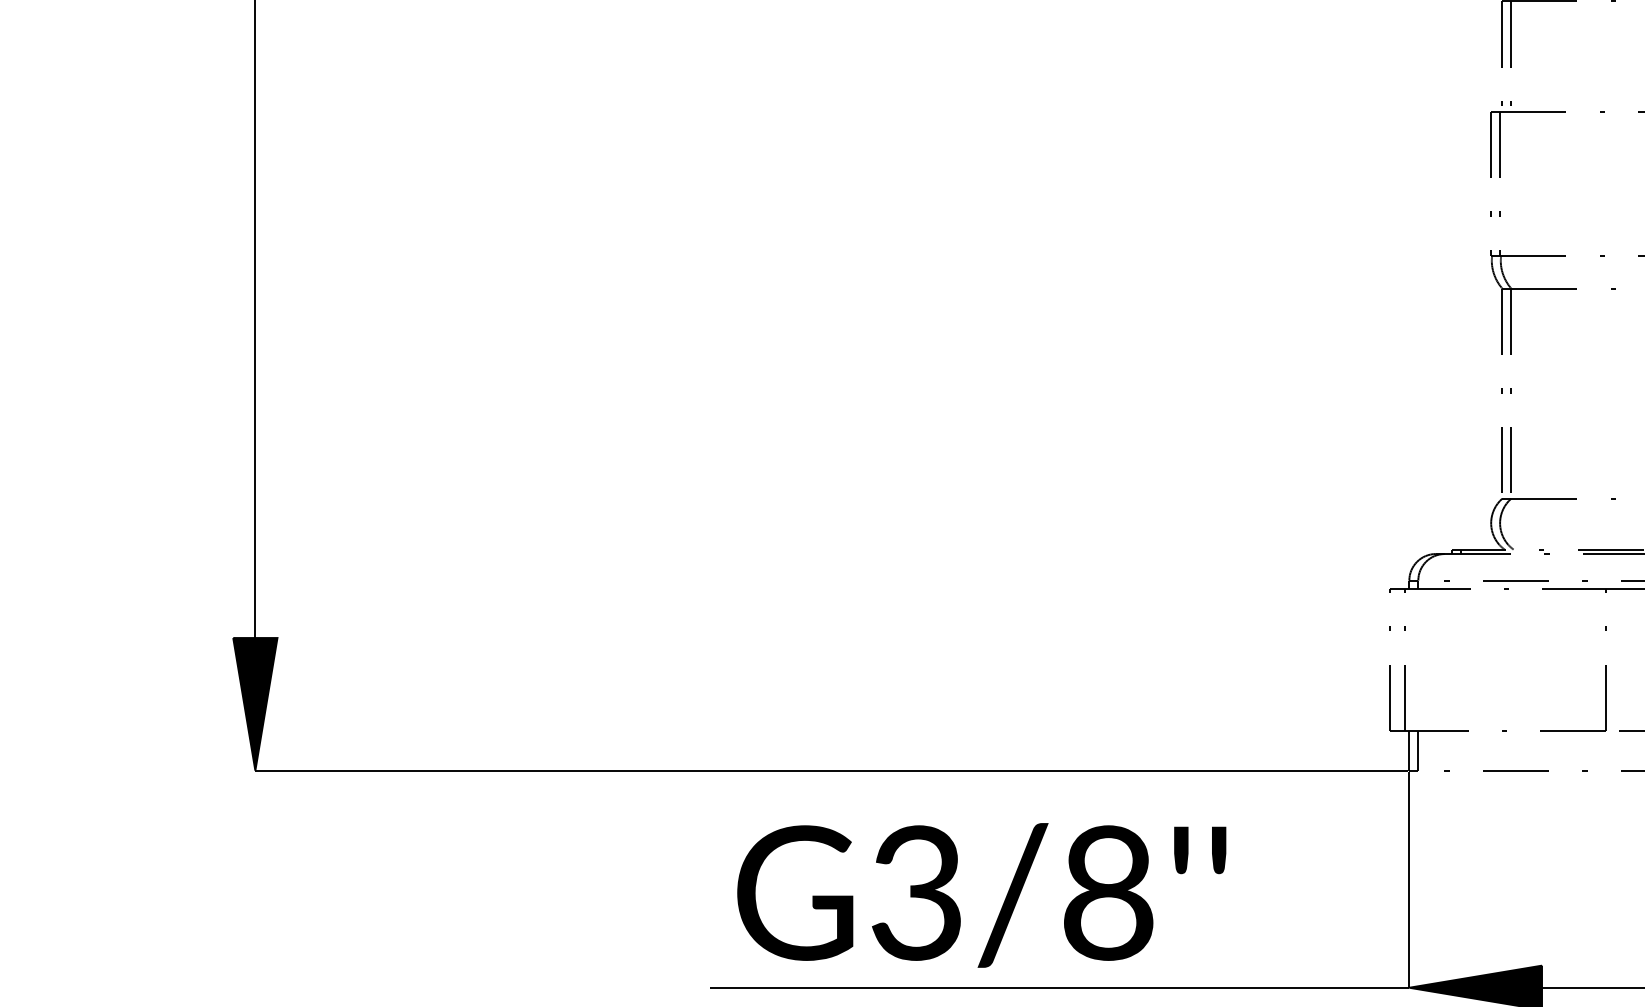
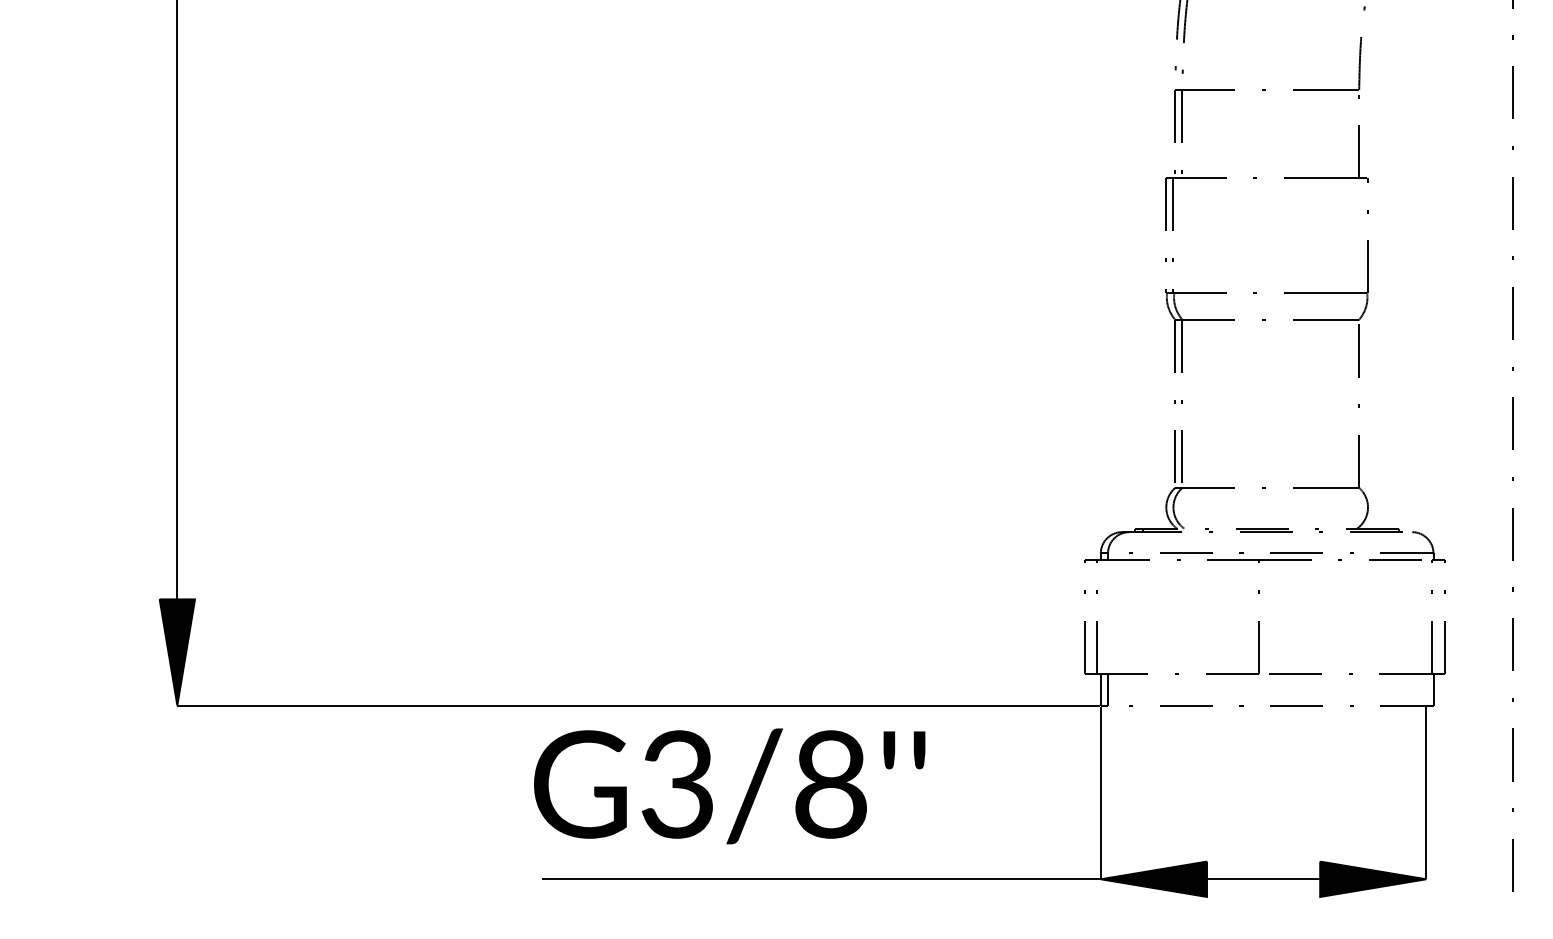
text: (981, 895) -> (729, 786), moved

